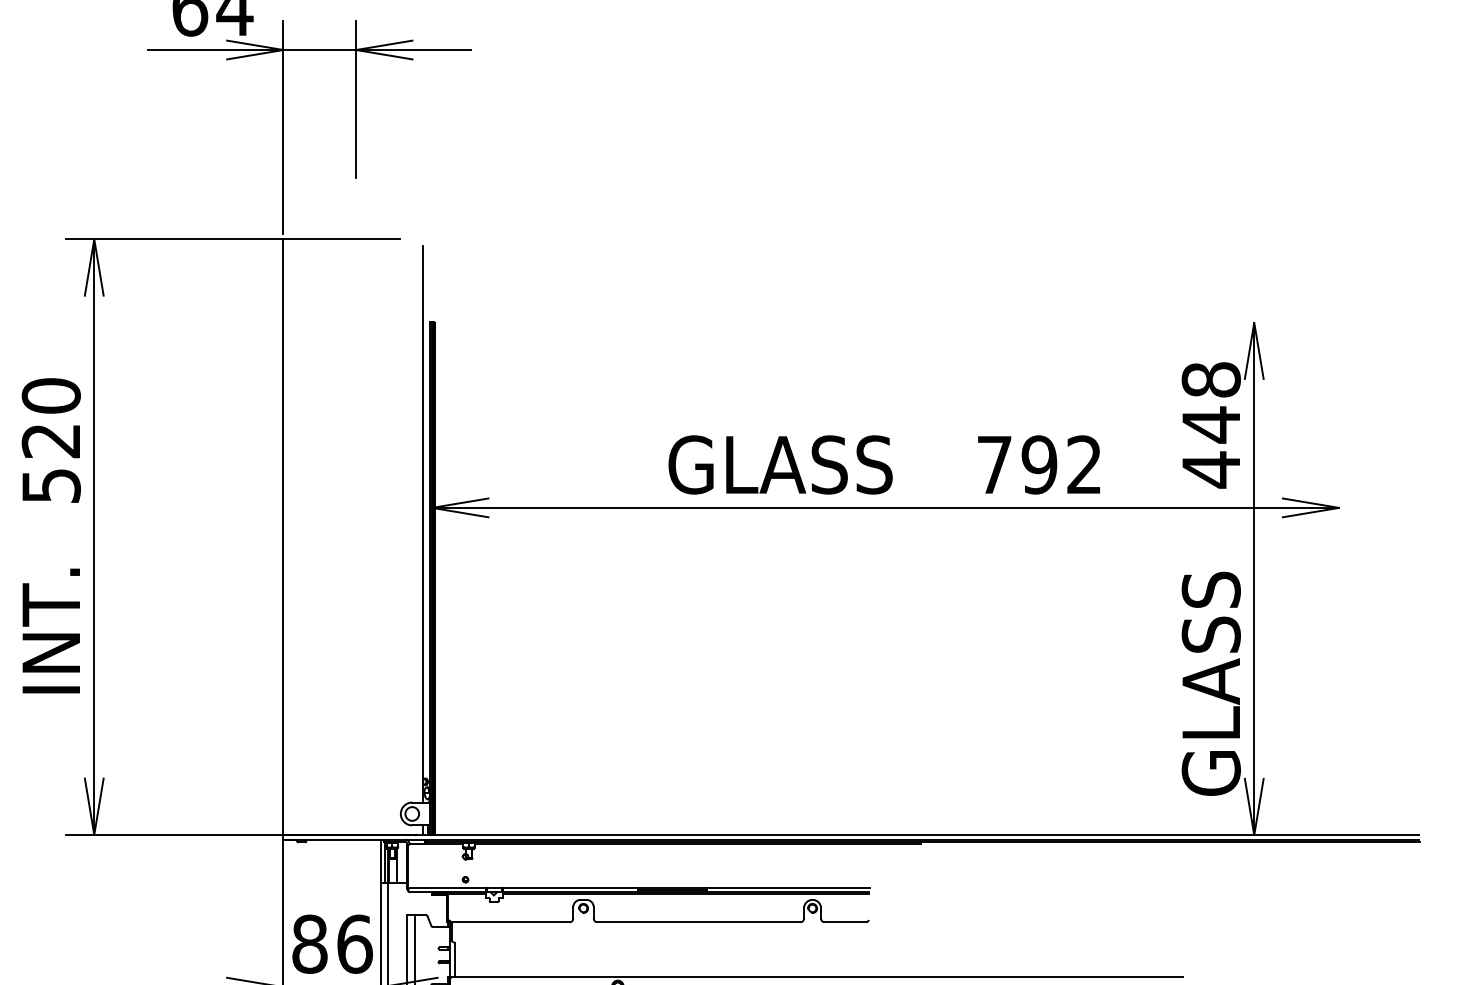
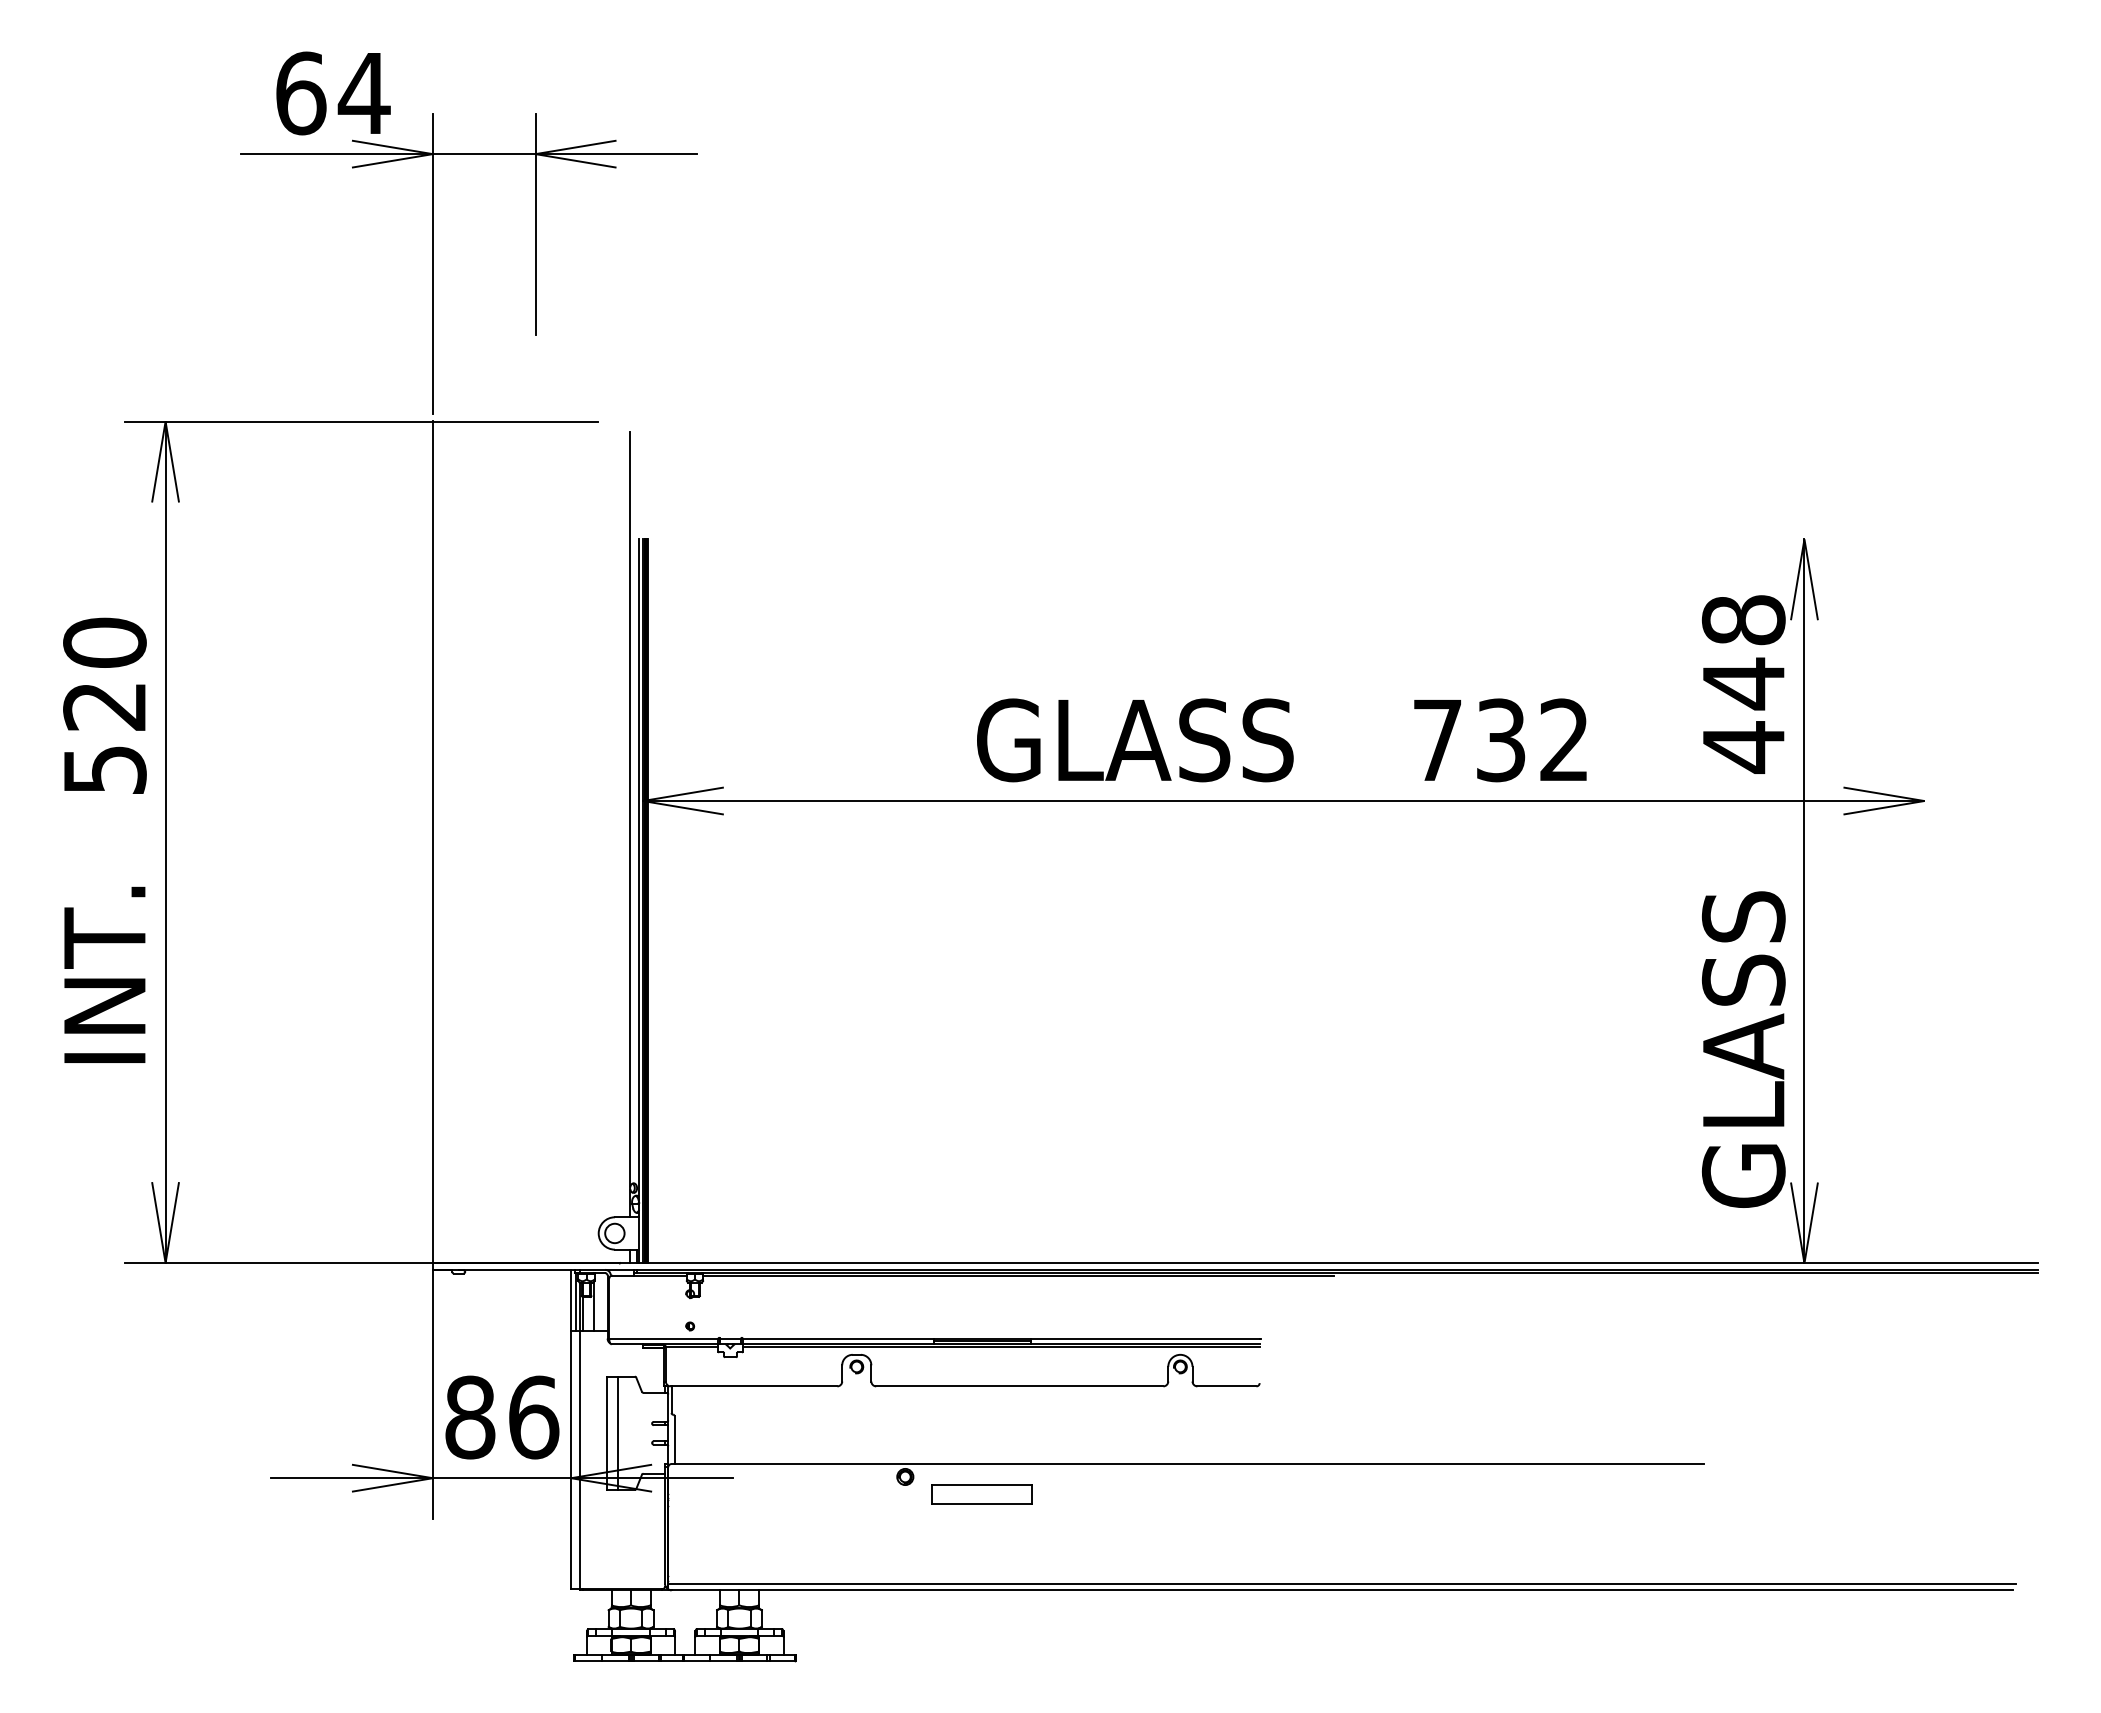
text: (1039, 465) -> (1501, 740), 792 -> 732

